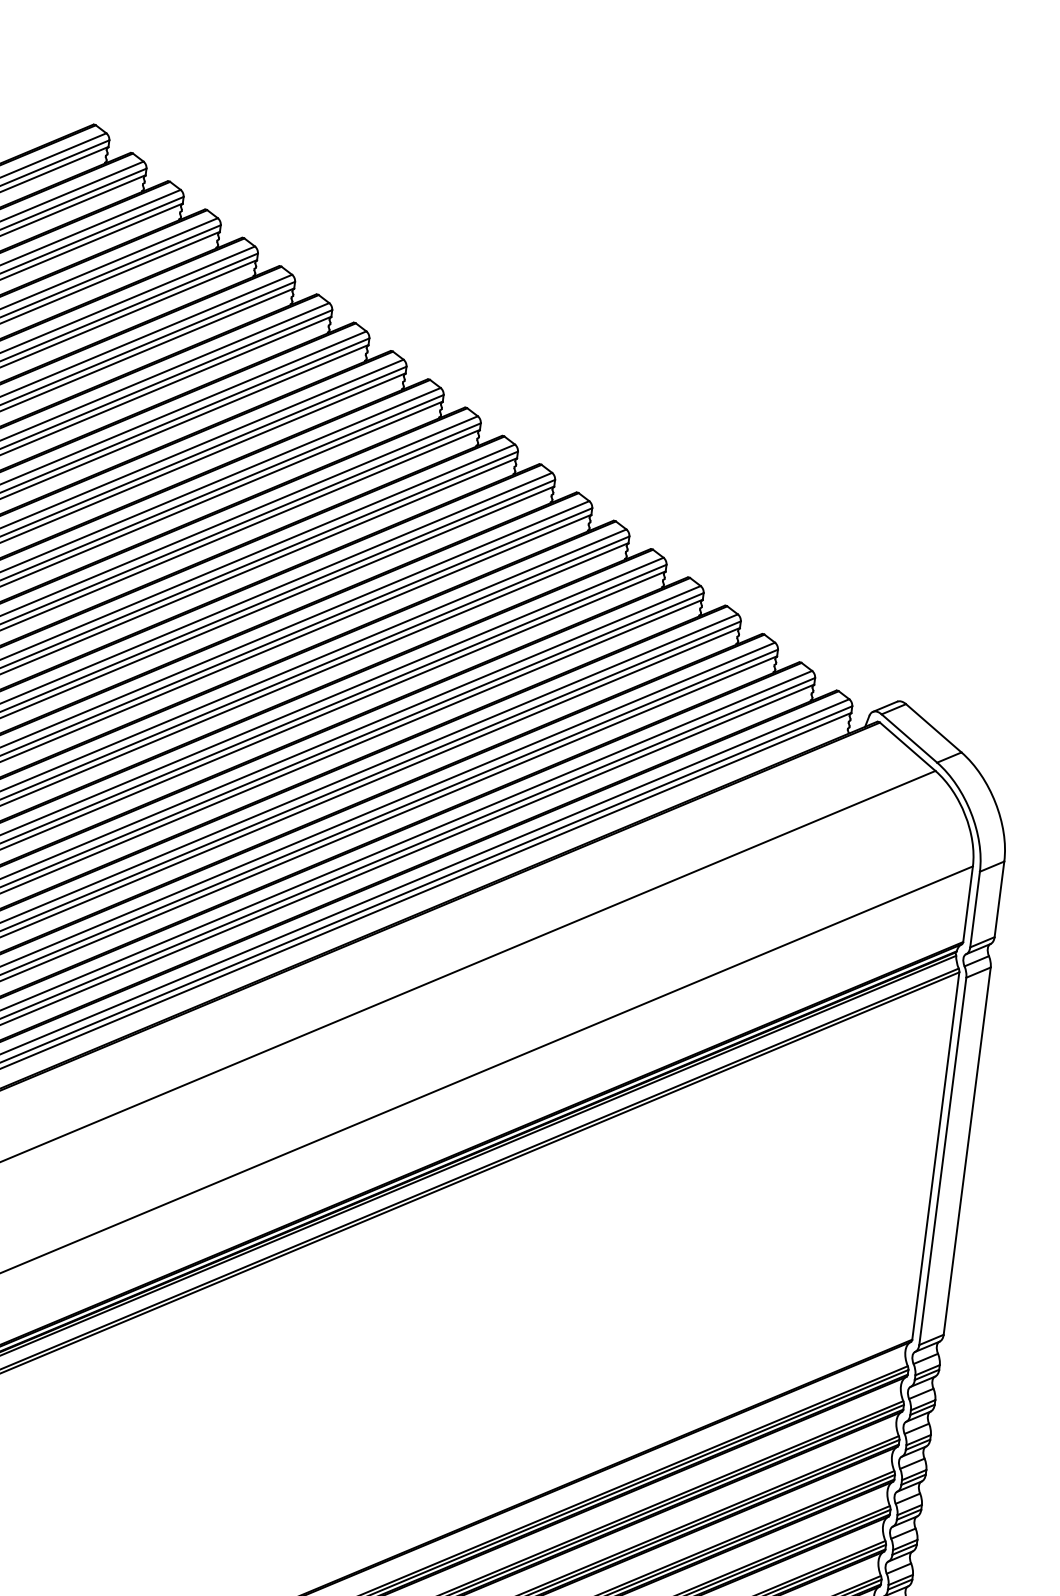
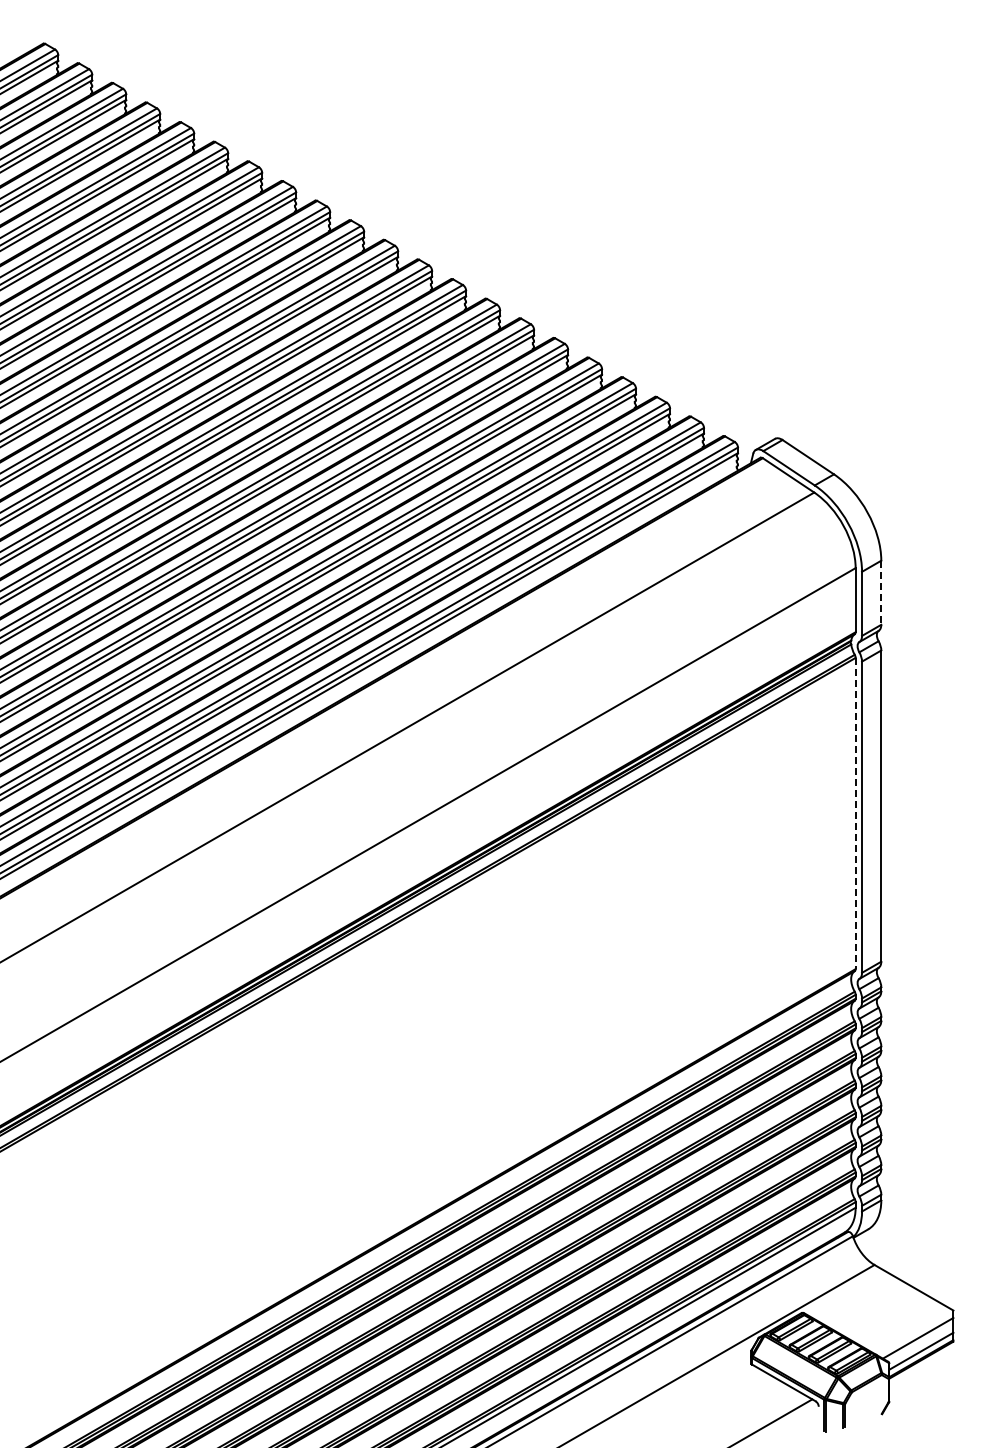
line: (999, 900) -> (881, 593), solid -> dashed
line: (935, 1155) -> (855, 813), solid -> dashed

